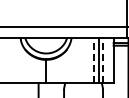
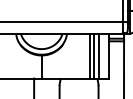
line: (93, 59) -> (89, 55), dashed -> solid
line: (102, 59) -> (98, 55), dashed -> solid

